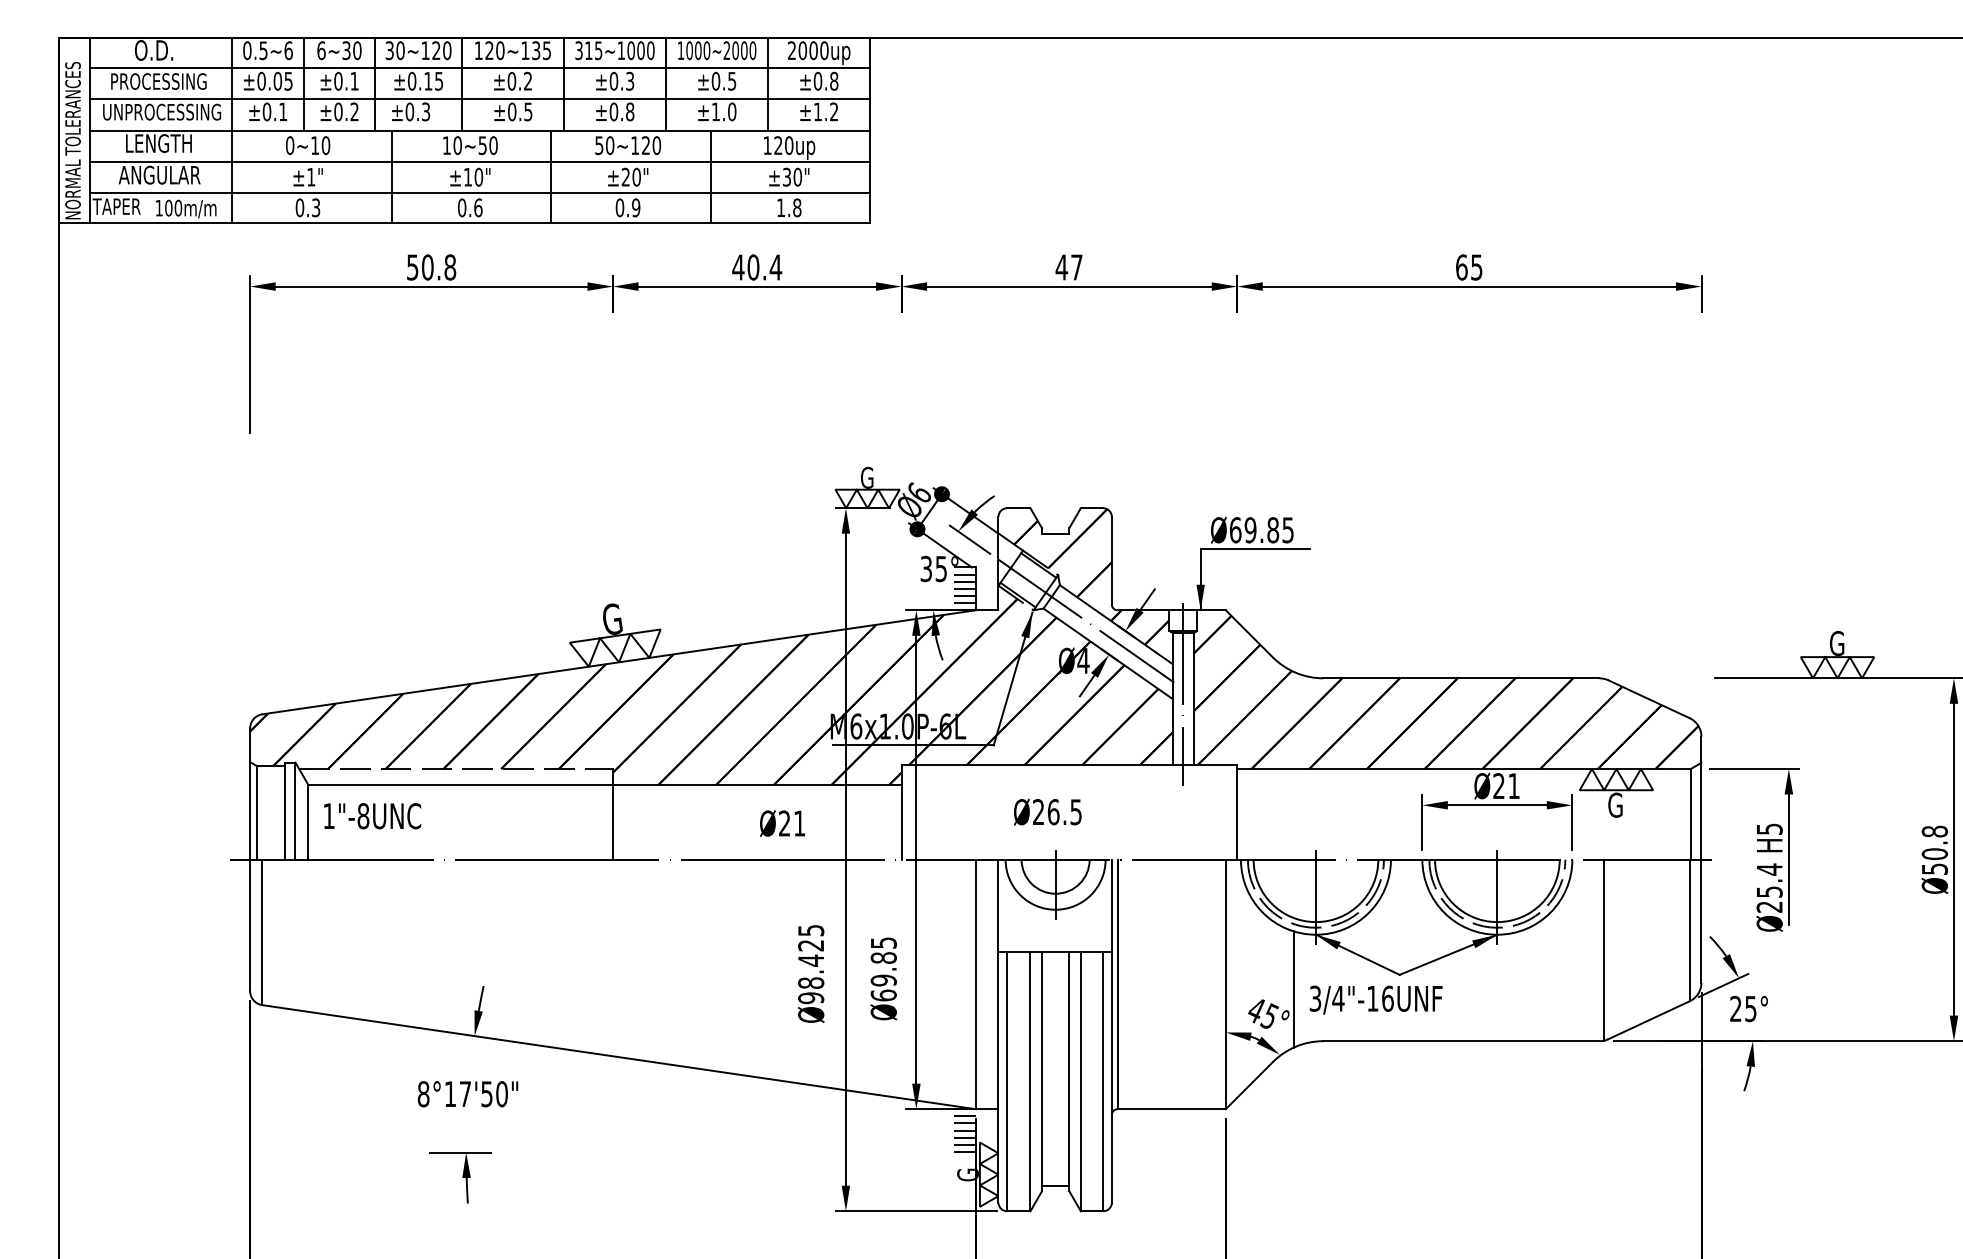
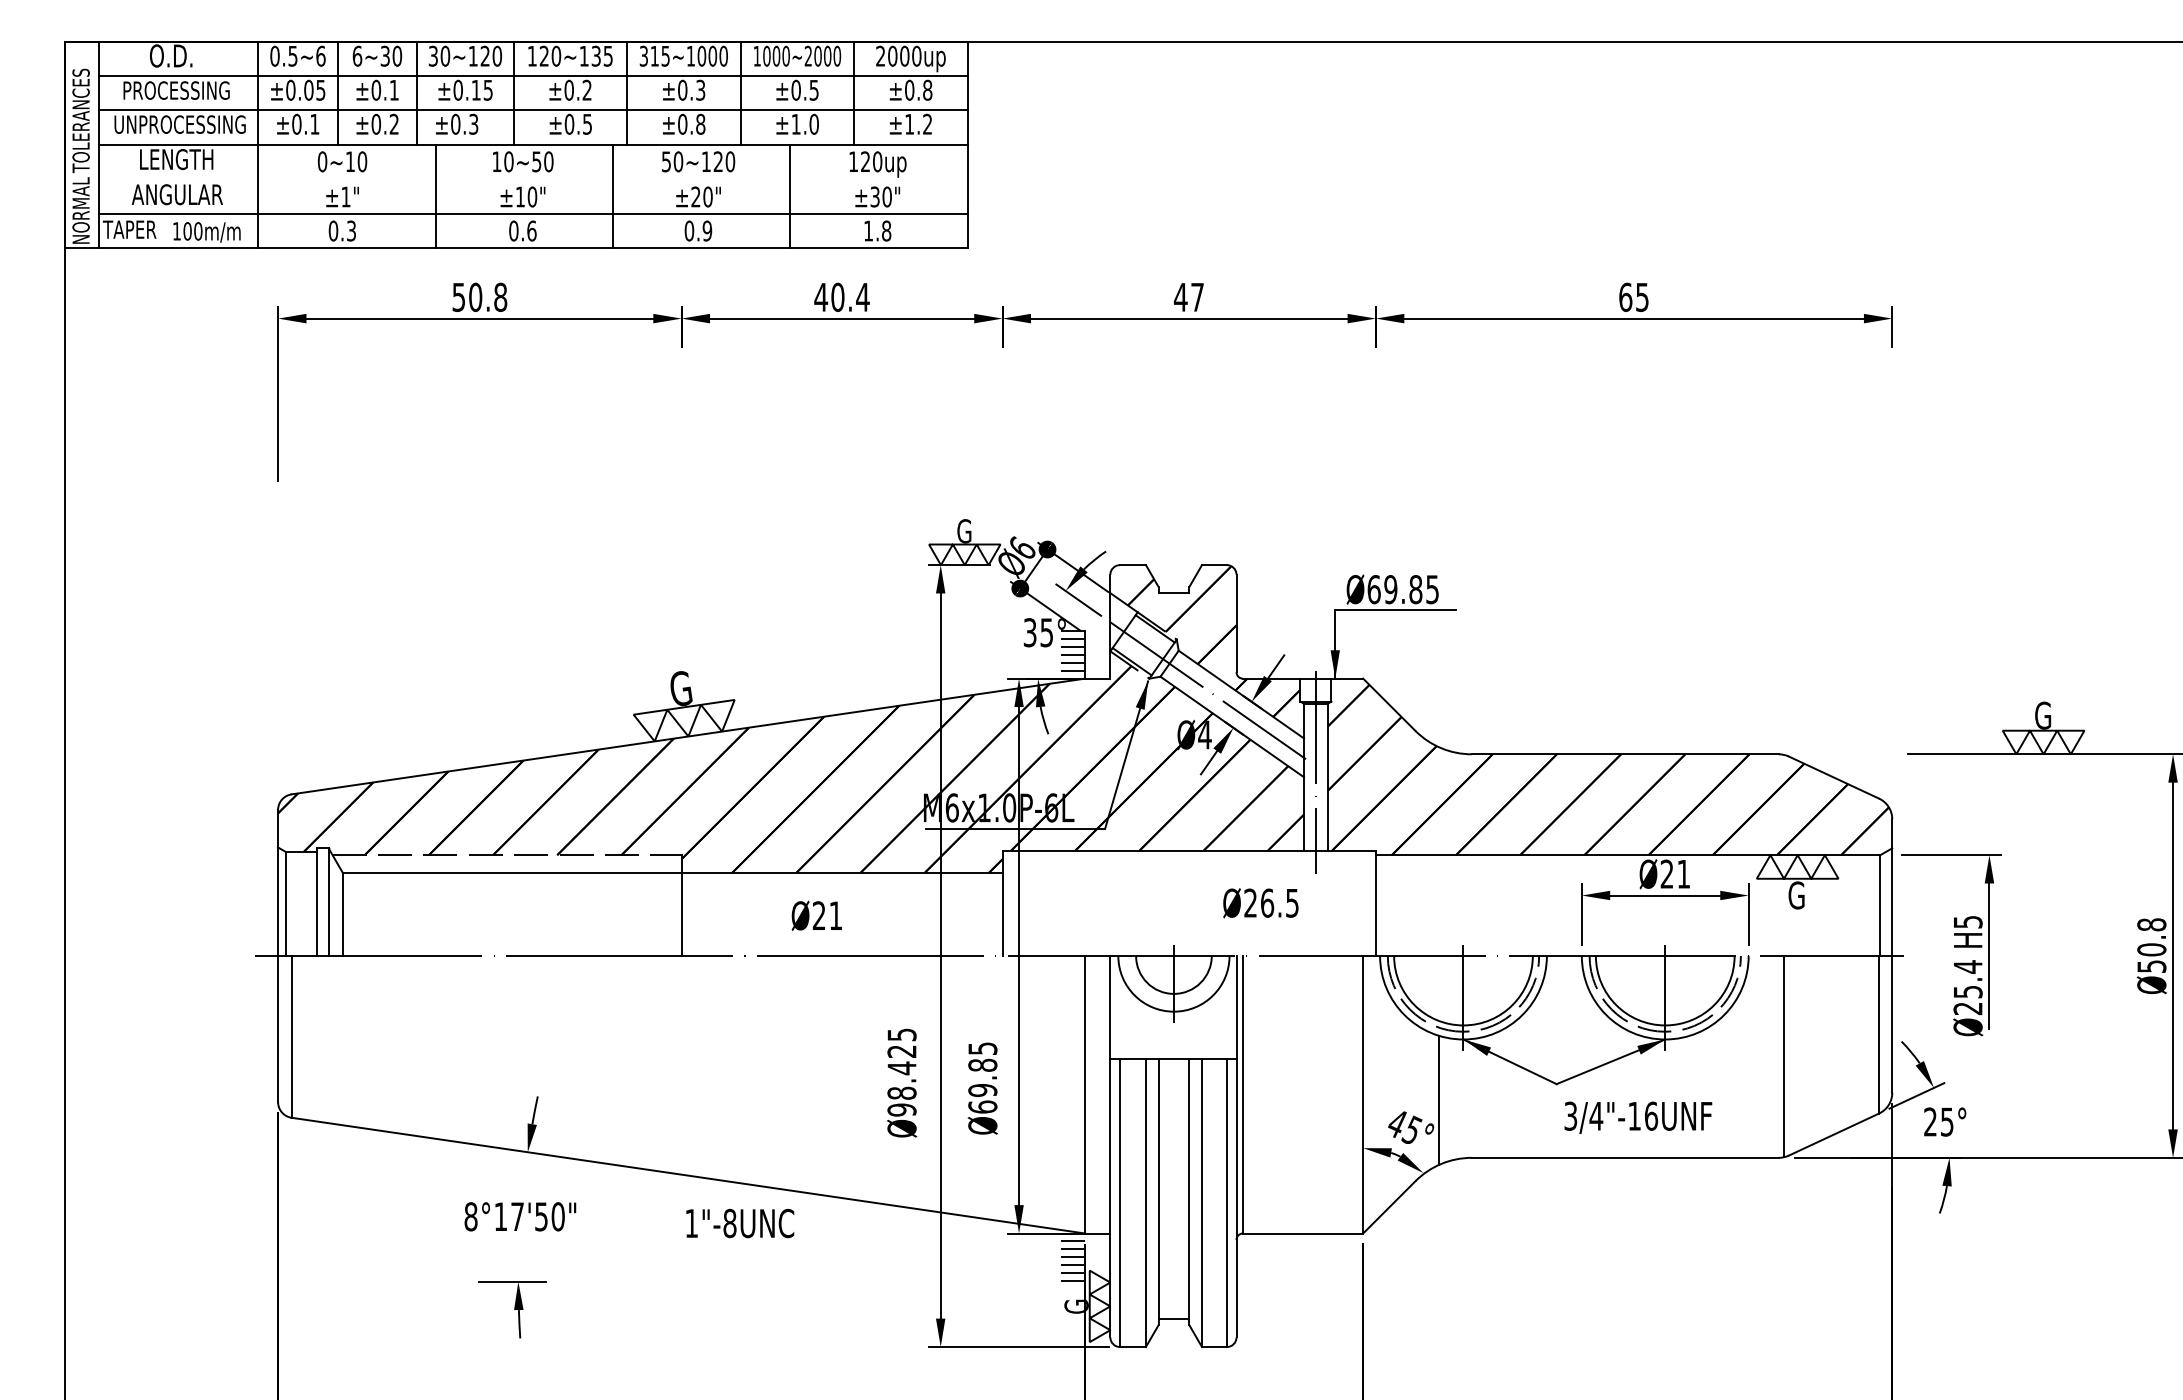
line: (479, 162) -> (533, 180), removed
text: (1047, 811) -> (1260, 902), moved
text: (372, 816) -> (740, 1223), moved
text: (782, 823) -> (816, 915), moved
text: (1375, 999) -> (1637, 1117), moved

